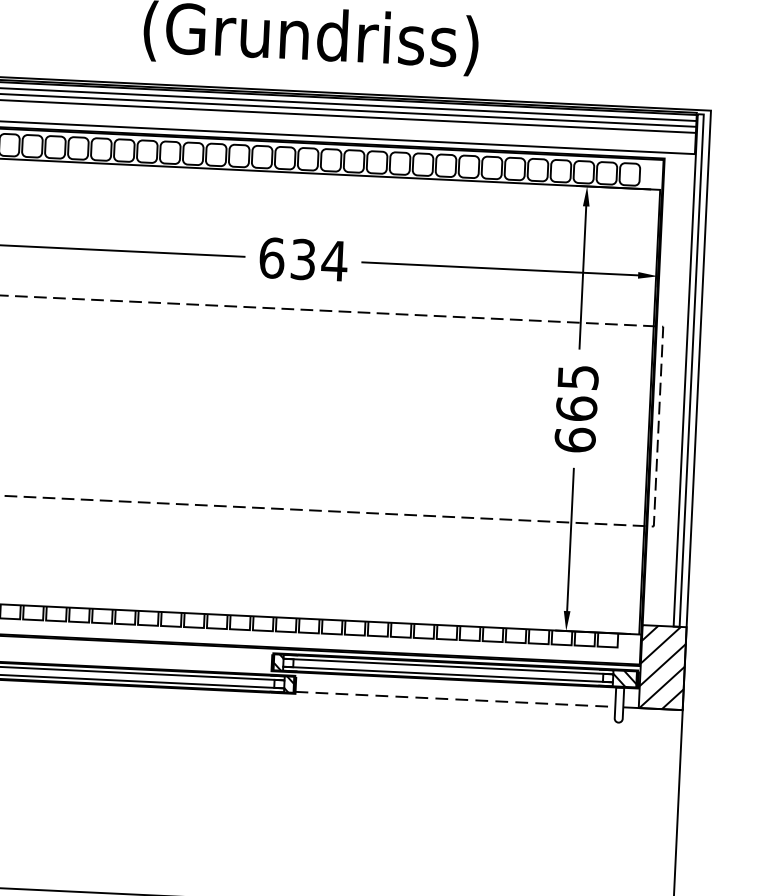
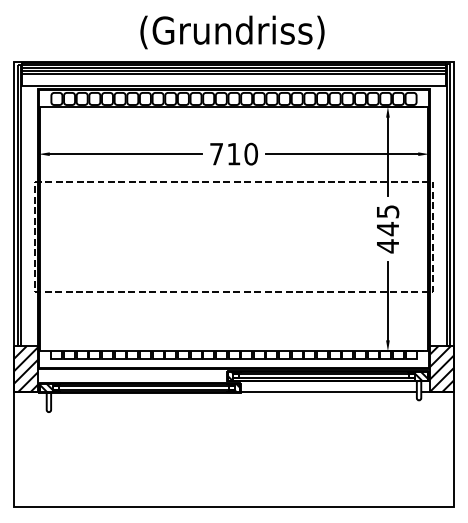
text: (304, 258) -> (234, 153), 634 -> 710
text: (575, 424) -> (387, 237), 665 -> 445
line: (454, 698) -> (328, 391), dashed -> solid

